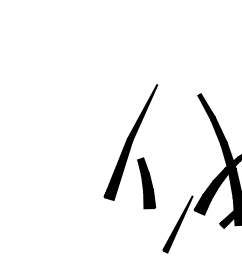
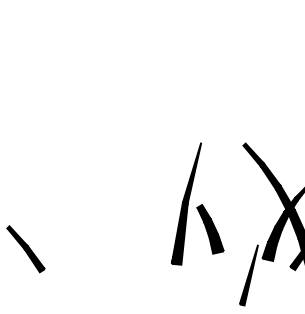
part: (146, 184) -> (210, 229), moved

